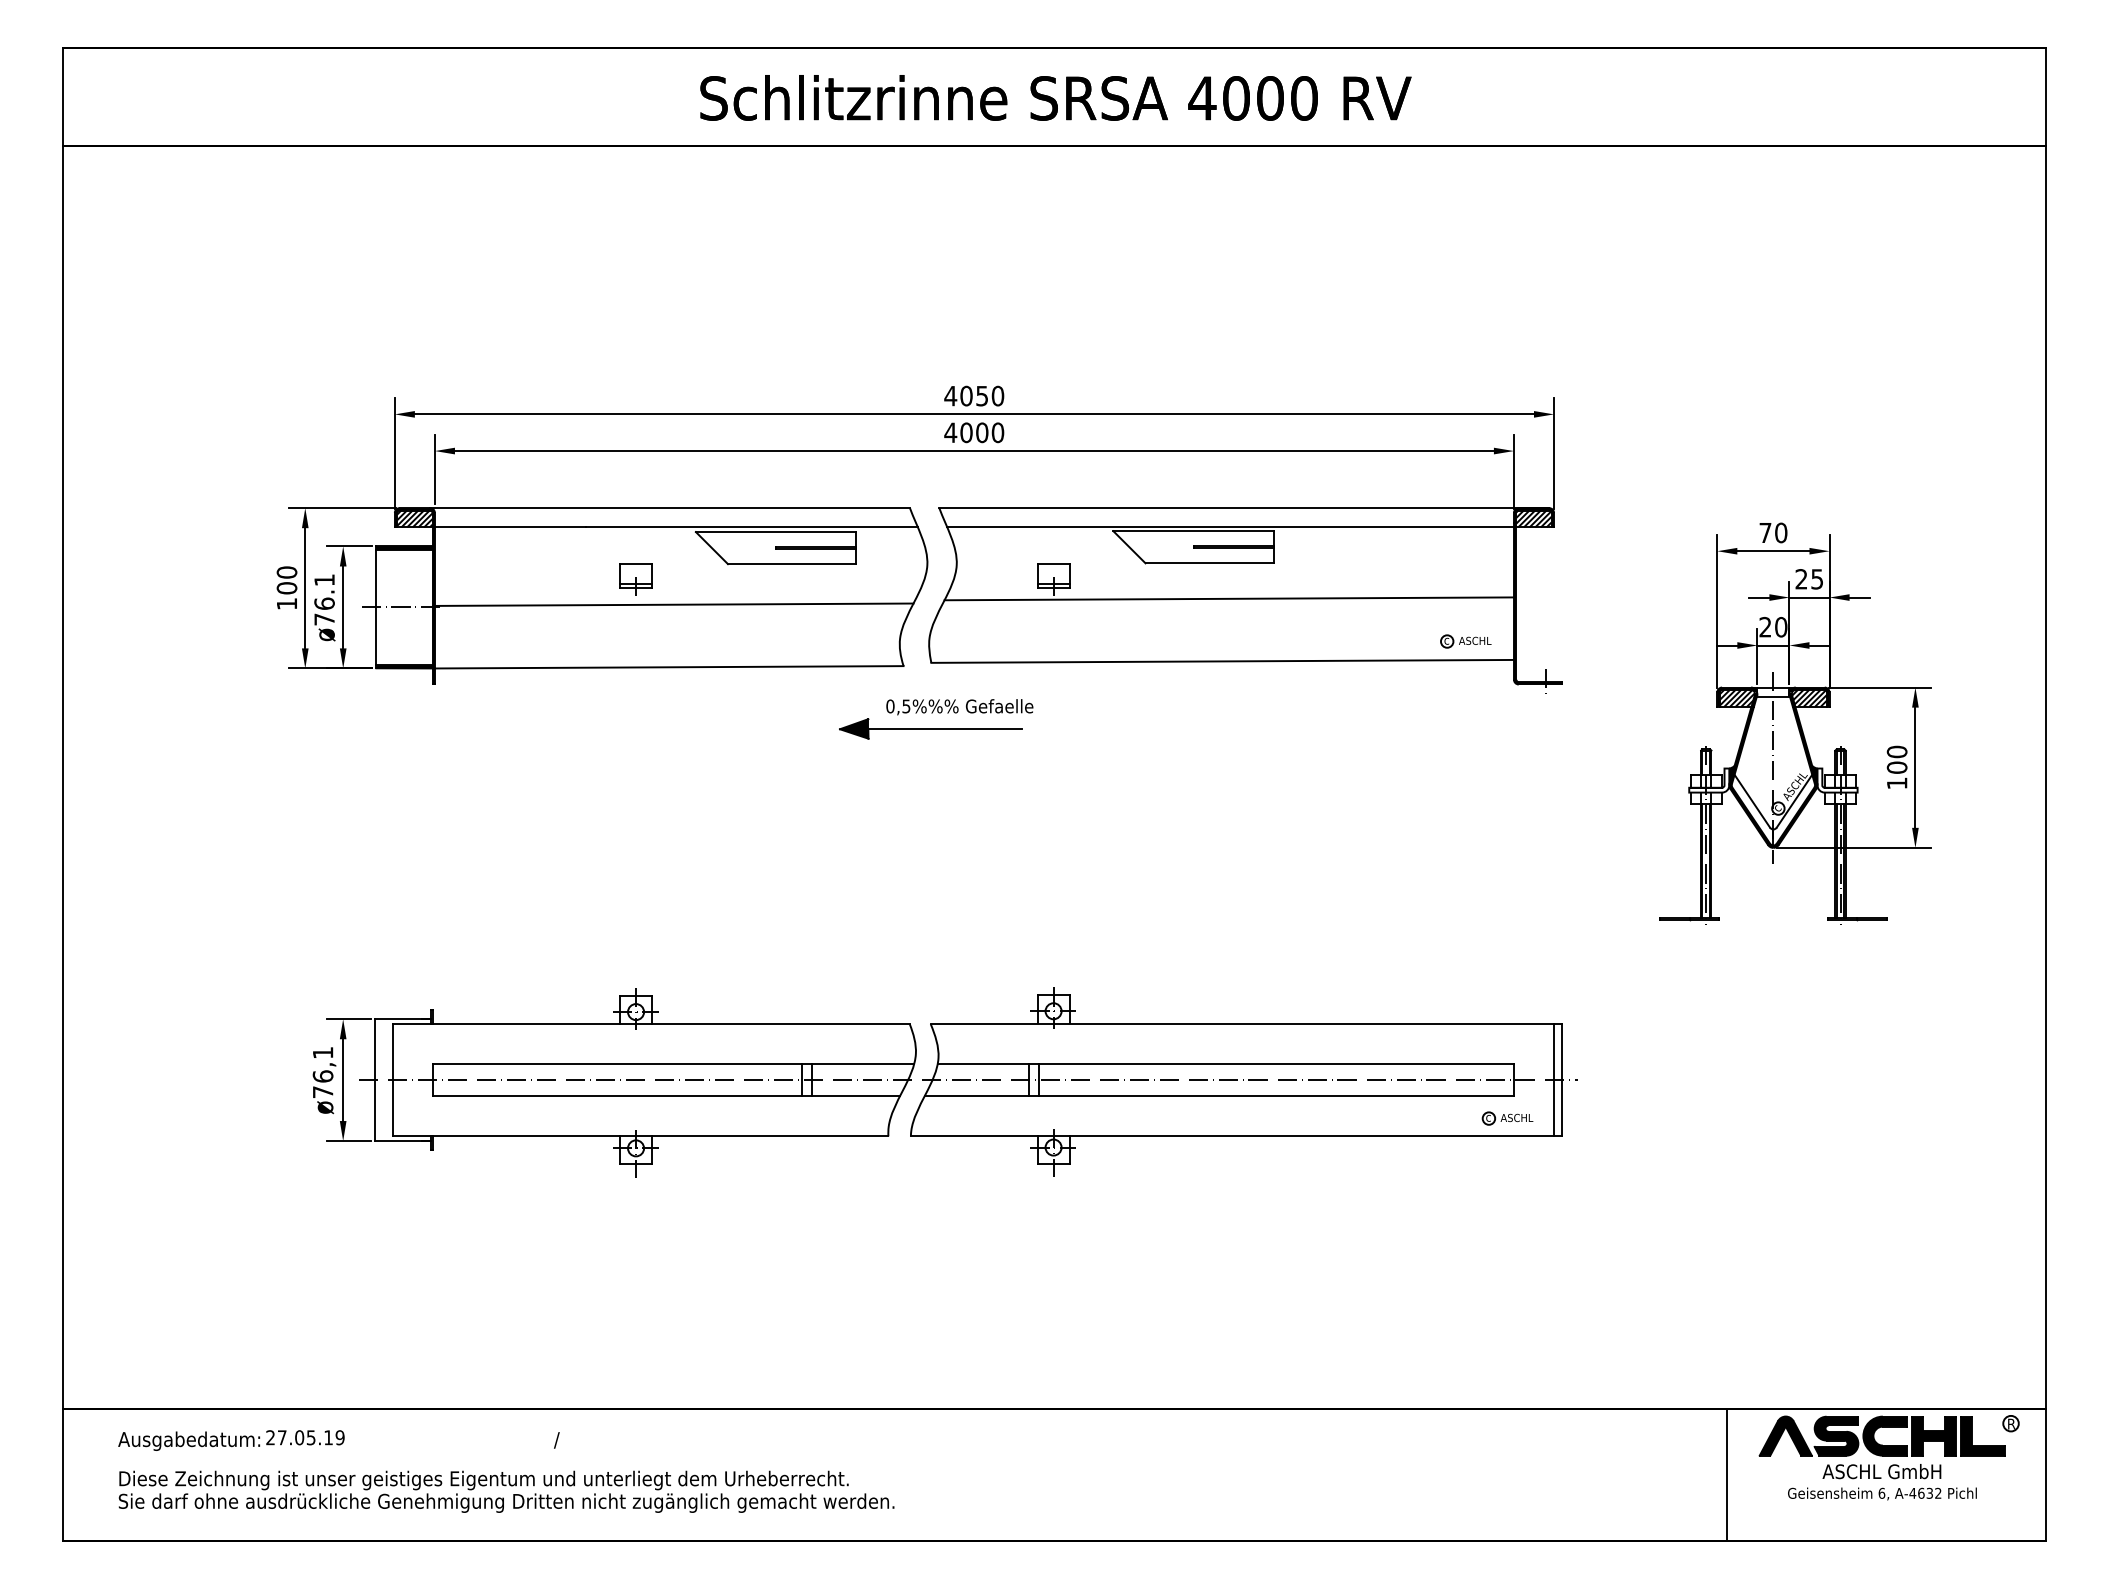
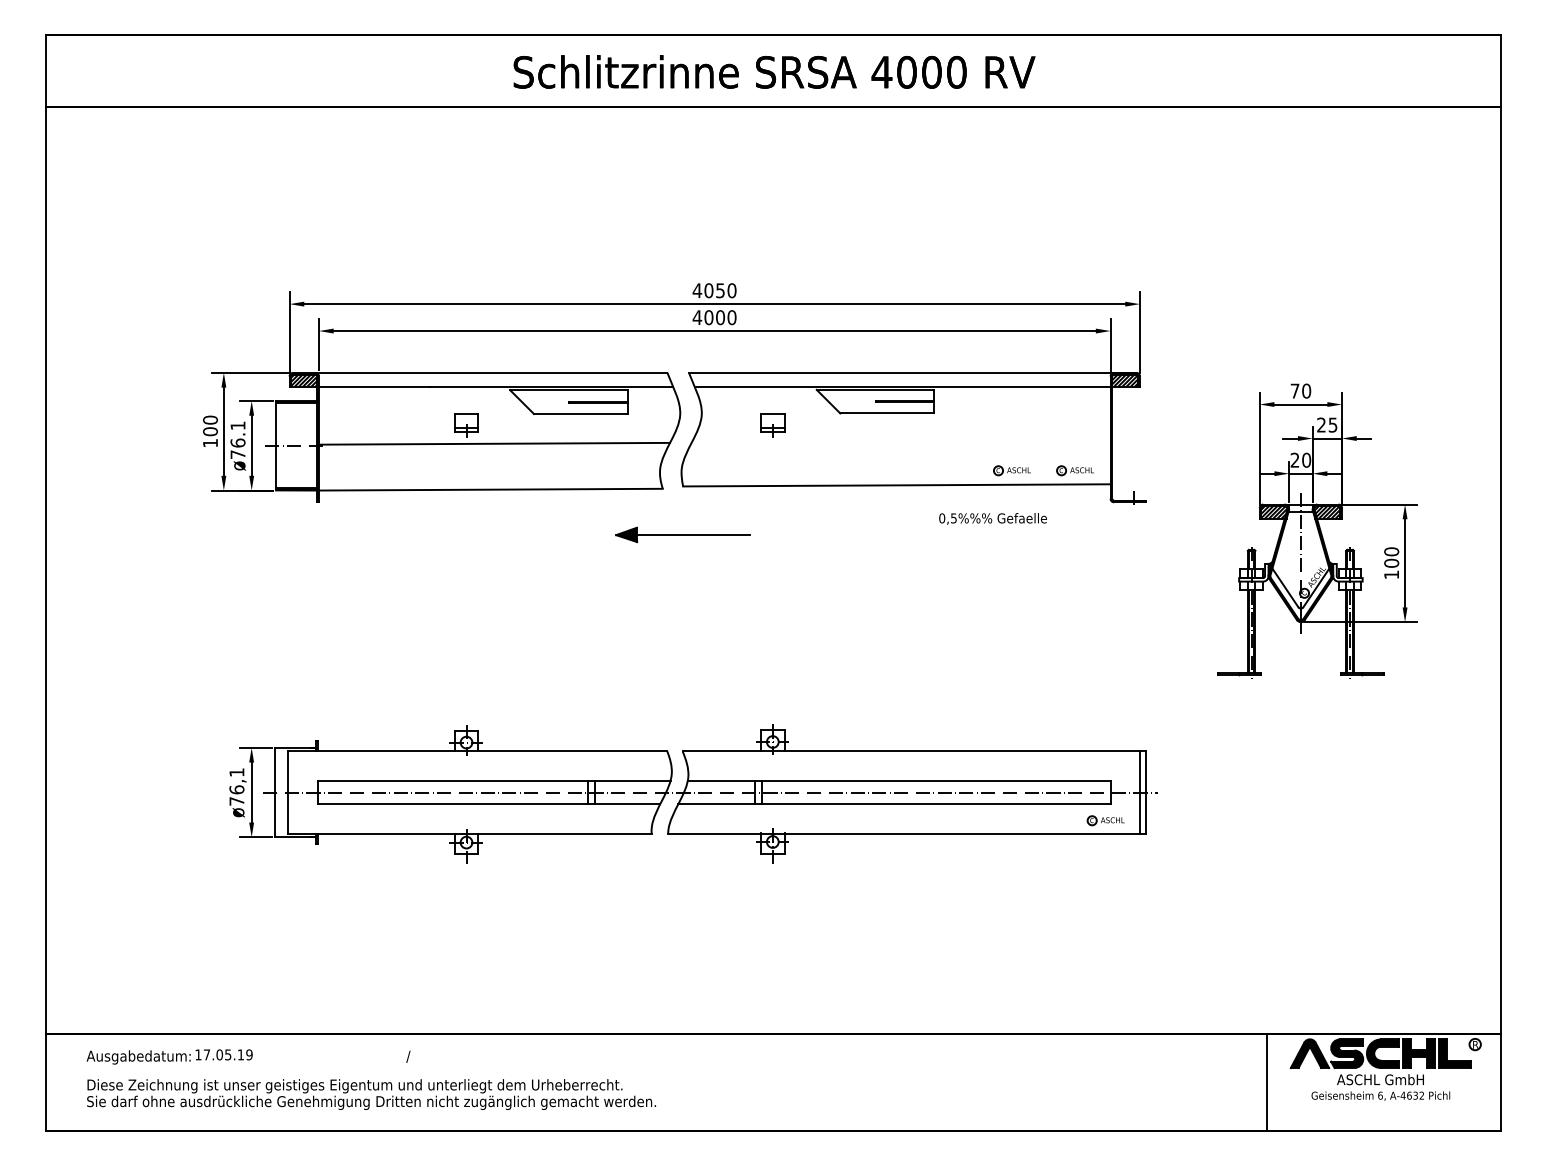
line: (1228, 598) -> (901, 439), removed
part: (1379, 641) -> (1011, 470), added
text: (959, 707) -> (992, 519), moved
text: (270, 1437) -> (198, 1054), 27.05.19 -> 17.05.19

